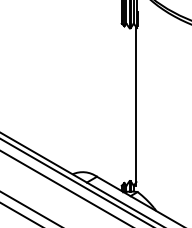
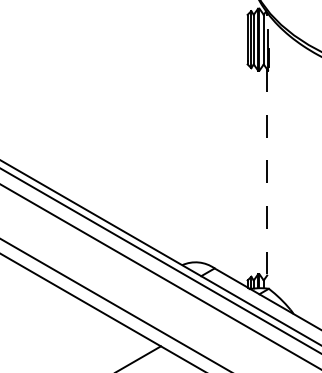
line: (136, 106) -> (267, 175), solid -> dashed

